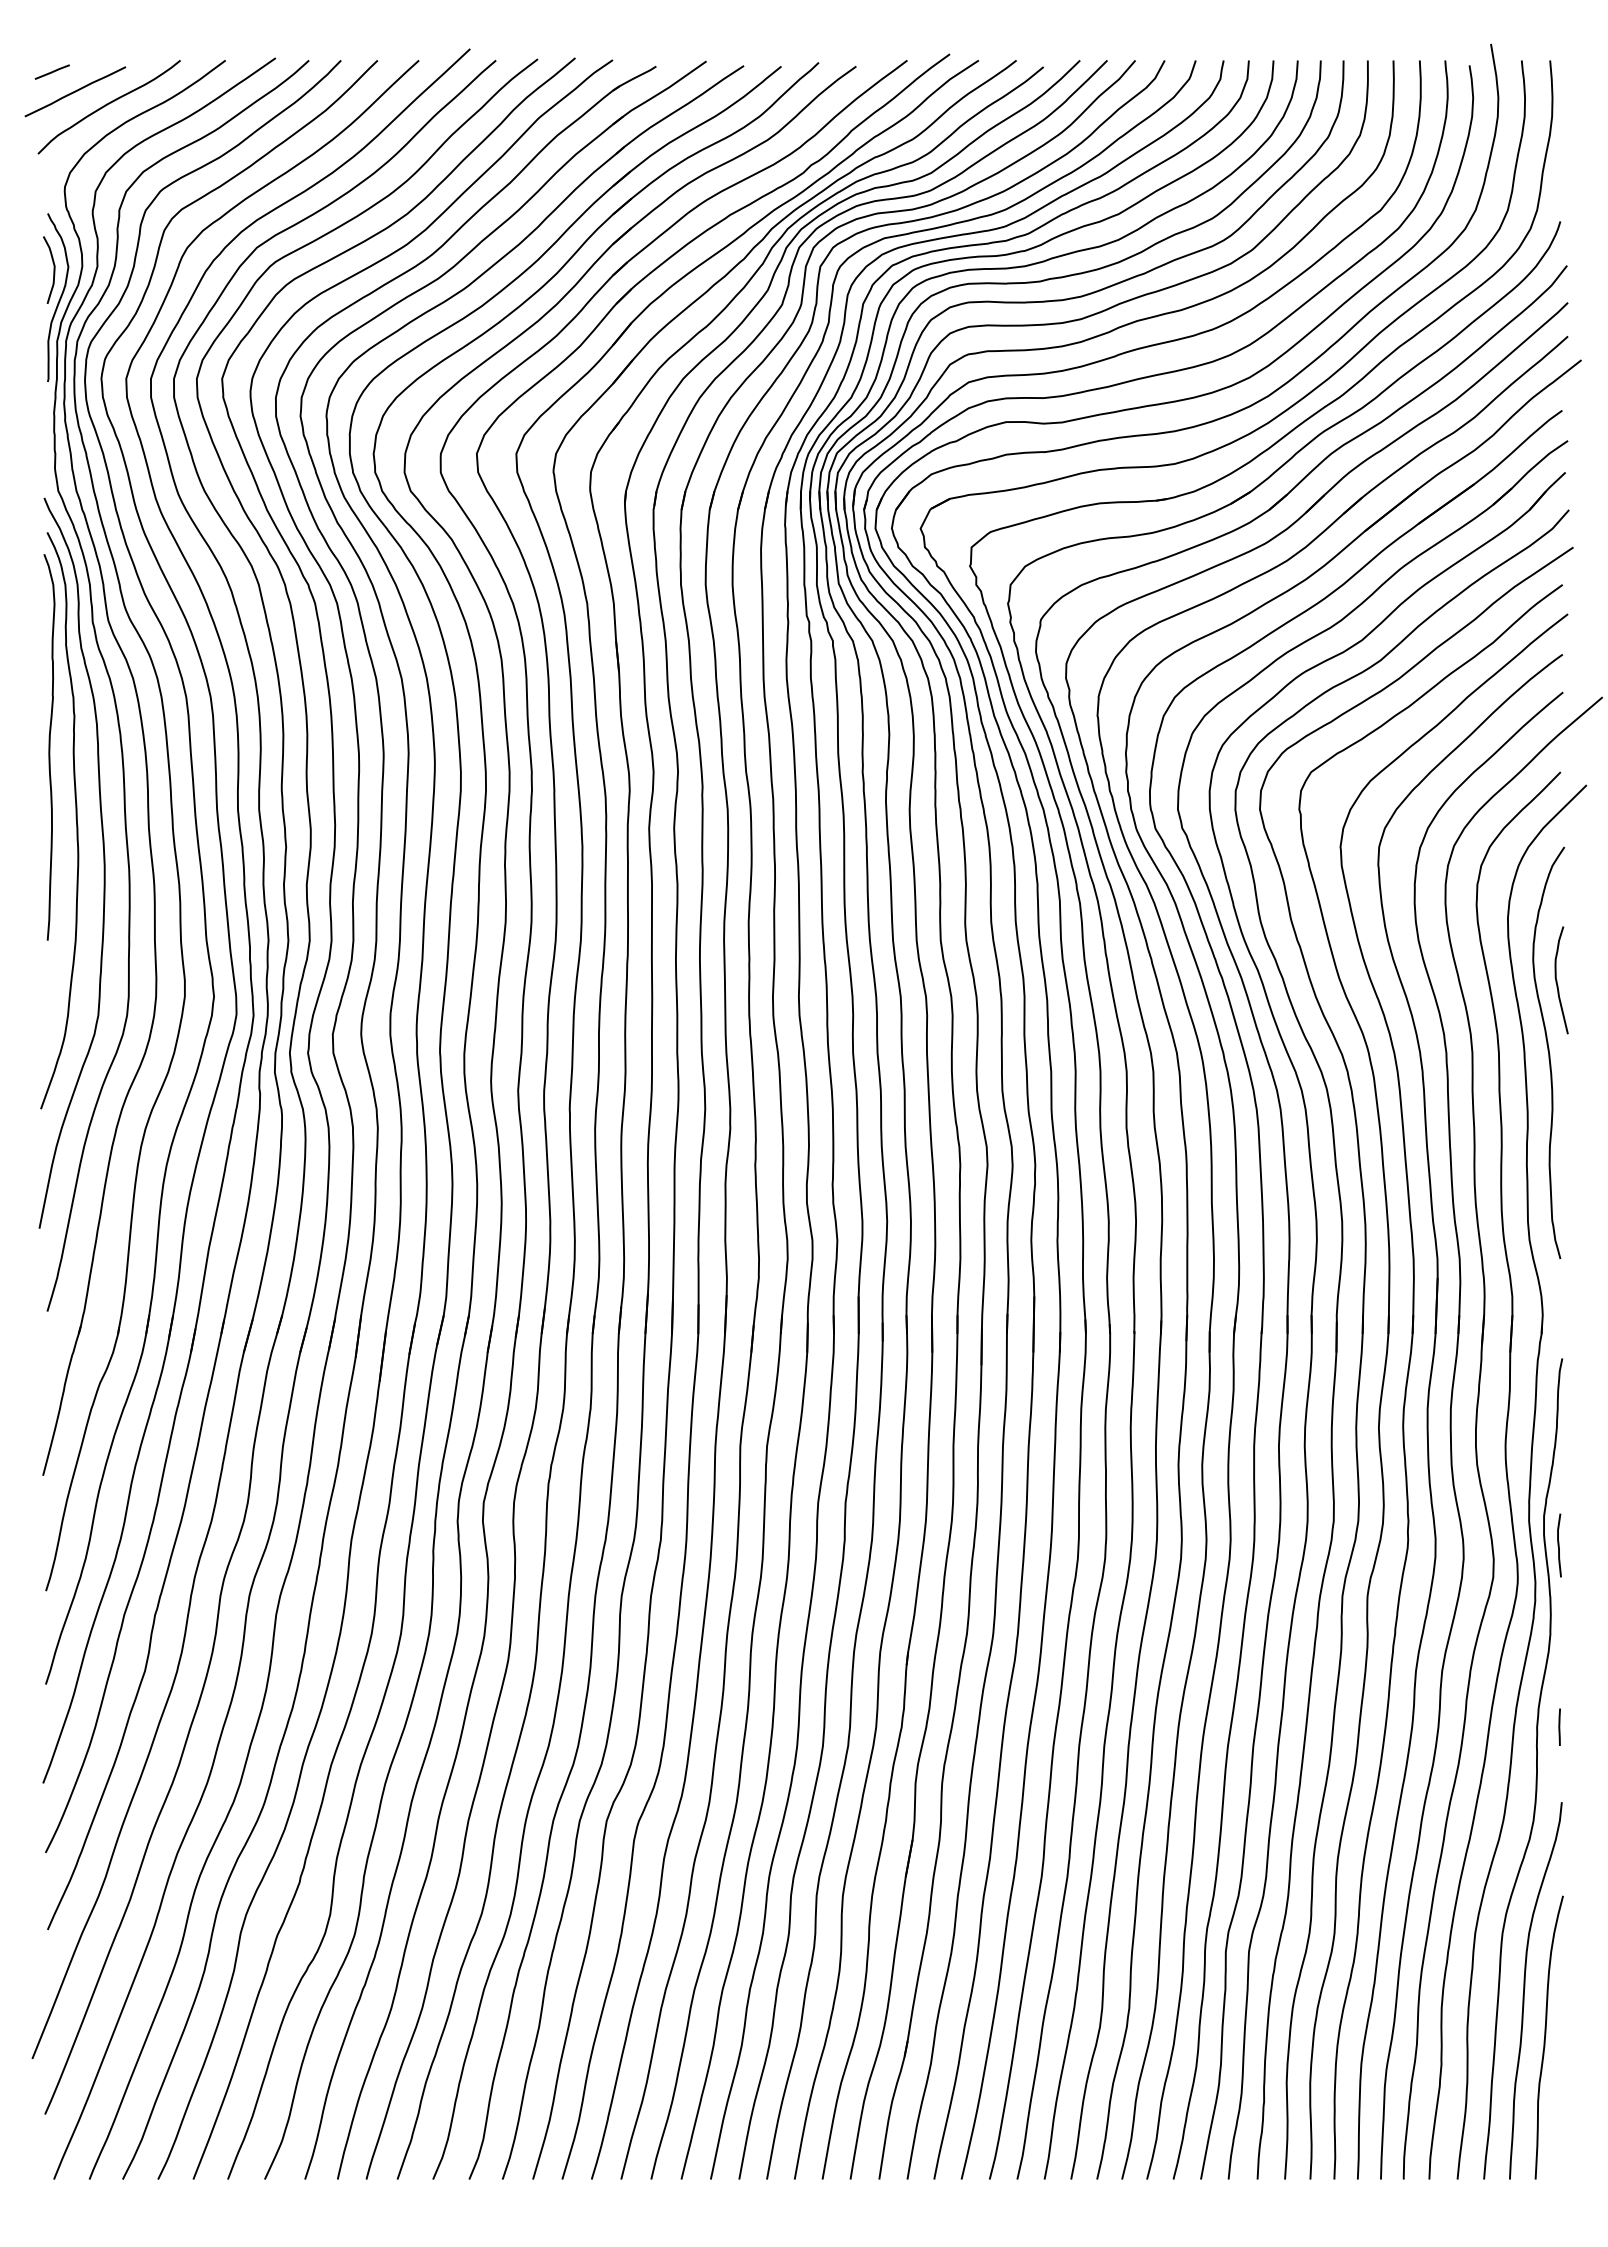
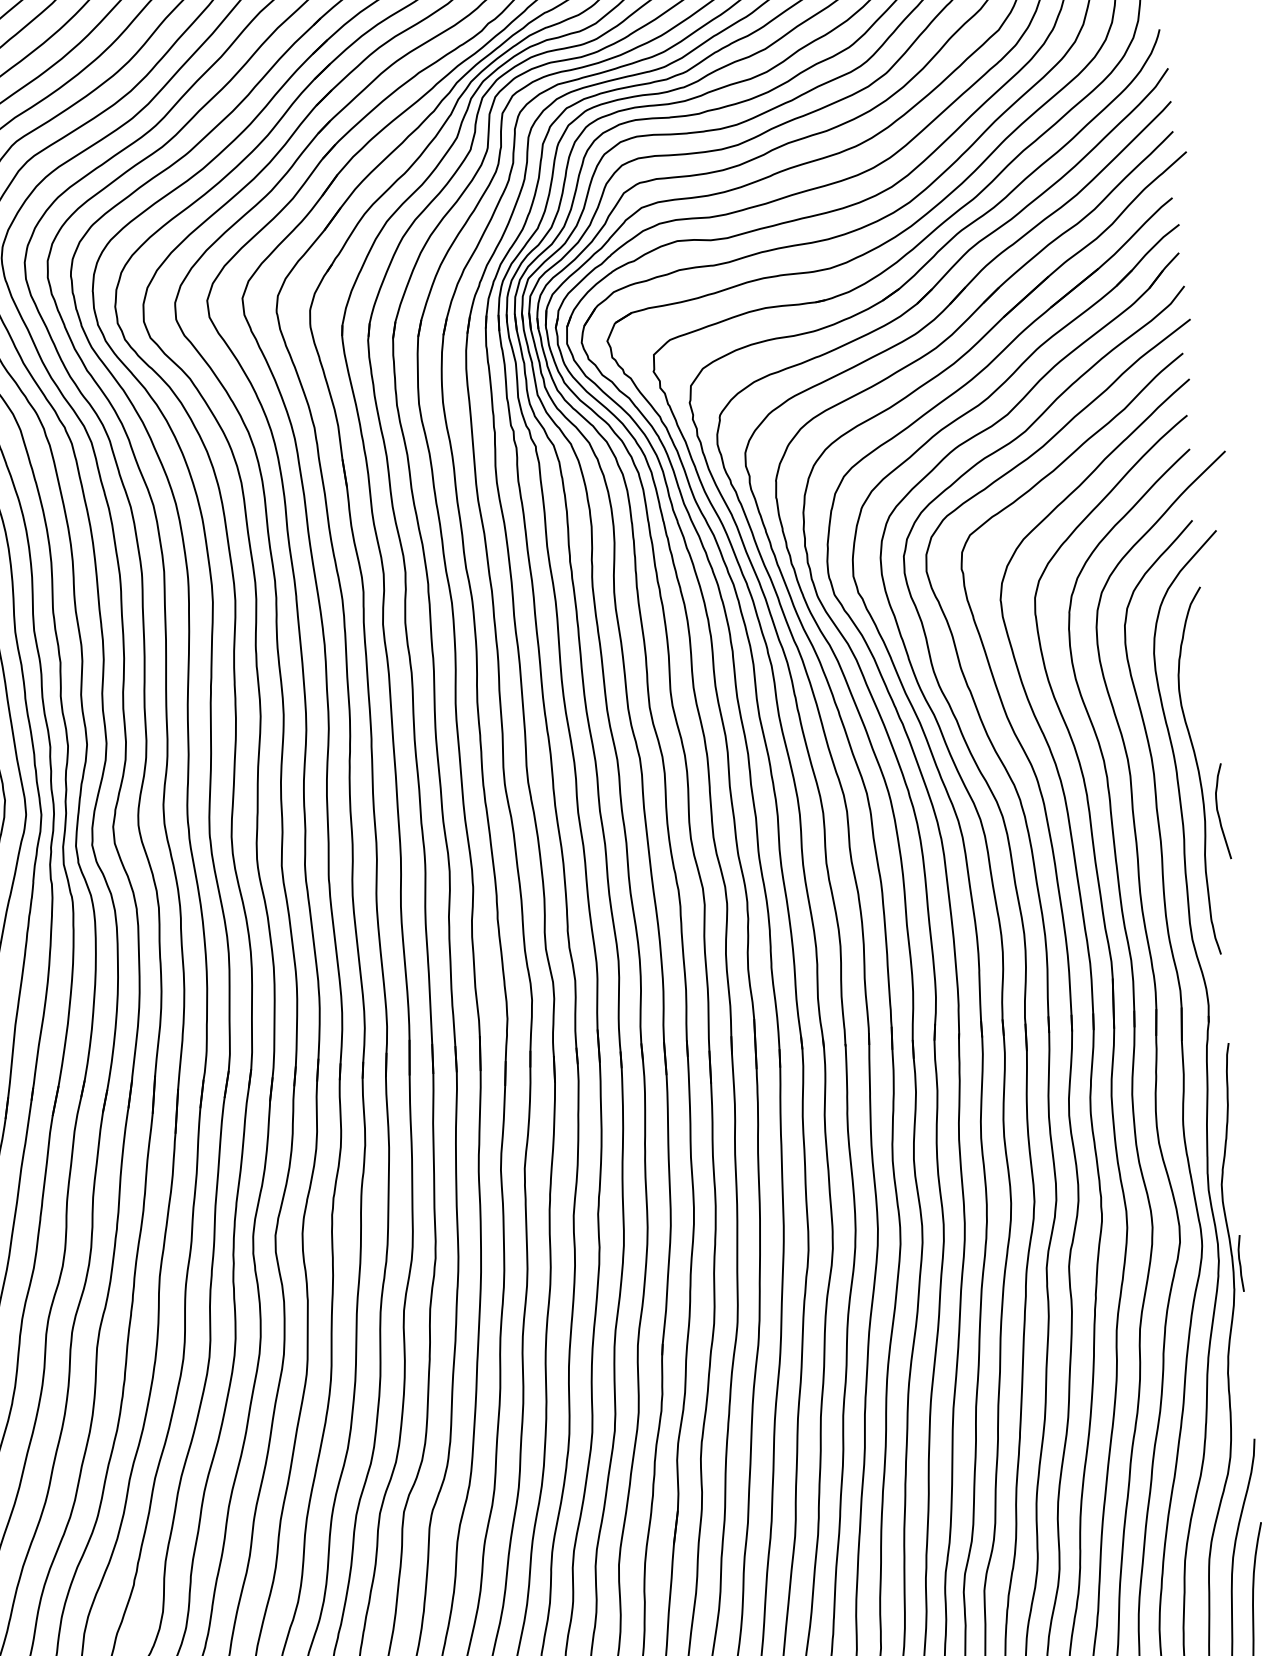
curve: (1557, 980) -> (1218, 811), moved
curve: (1559, 1545) -> (1240, 1263), moved
line: (1559, 1726) -> (1247, 1371), removed

